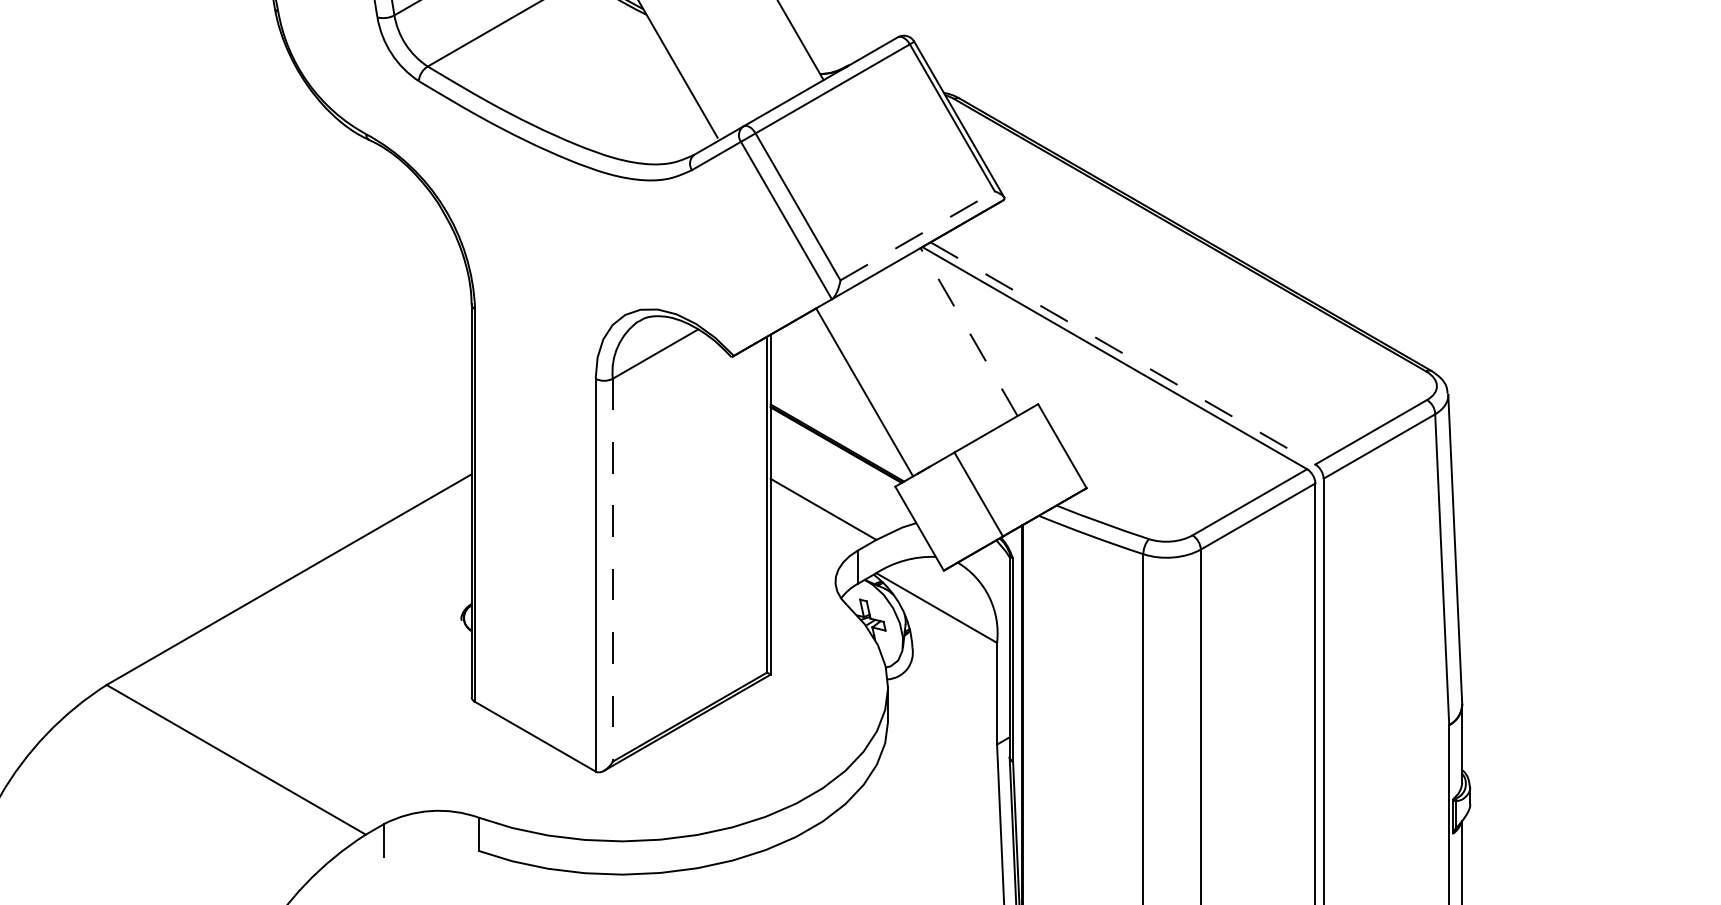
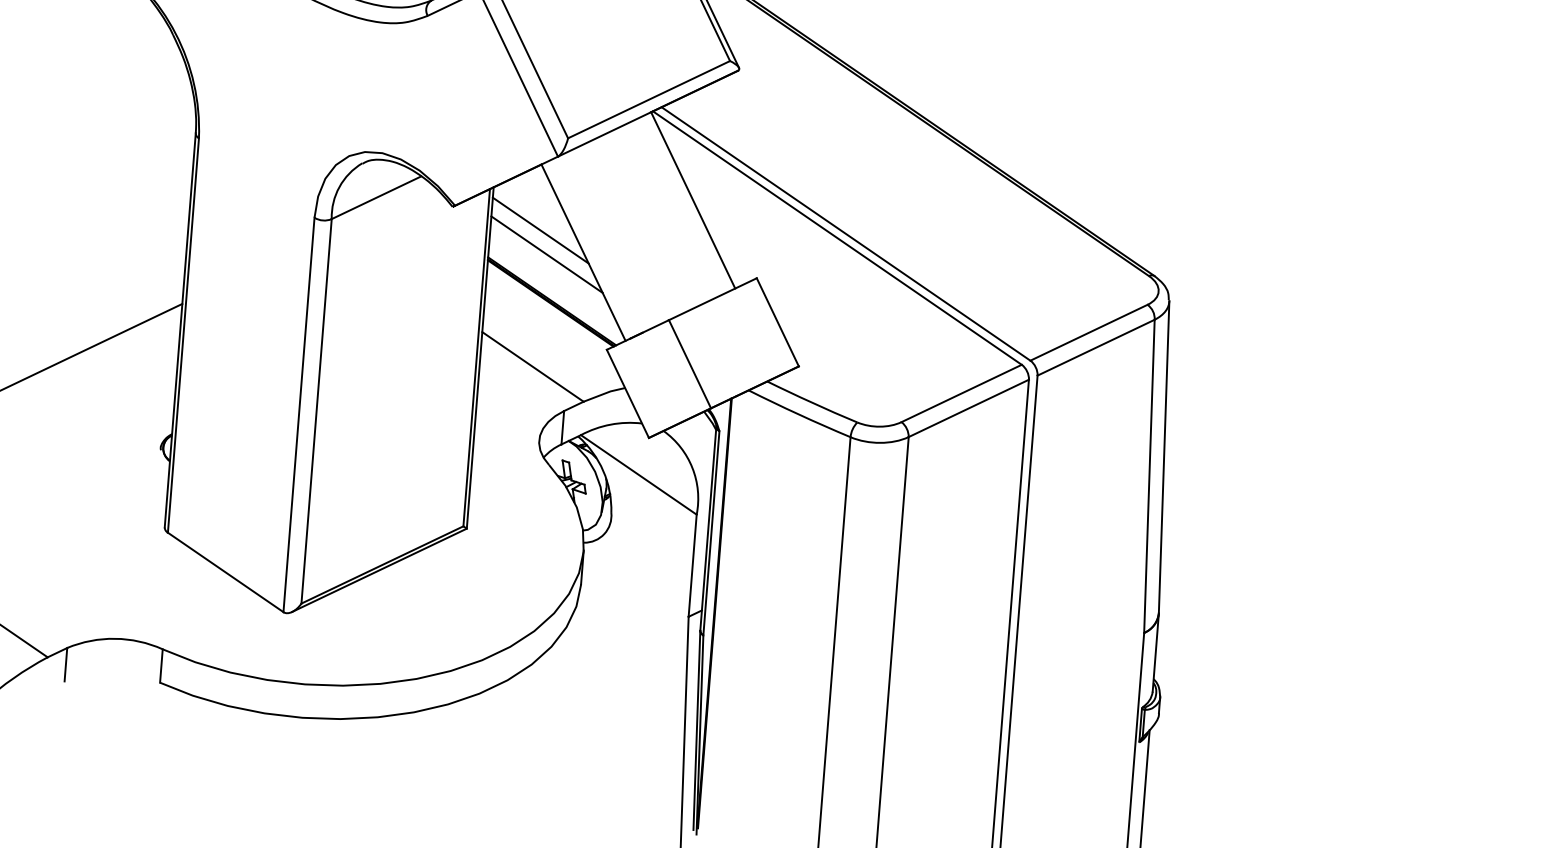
line: (918, 235) -> (649, 99), dashed -> solid
line: (969, 332) -> (693, 200), dashed -> solid
line: (1123, 353) -> (846, 234), dashed -> solid
line: (820, 373) -> (540, 230), added
line: (828, 396) -> (546, 253), added
line: (612, 570) -> (316, 411), dashed -> solid

